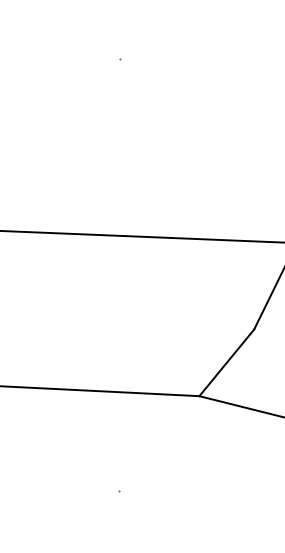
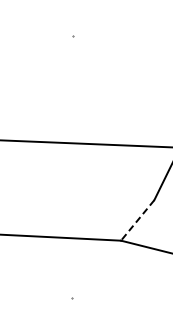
line: (226, 362) -> (137, 220), solid -> dashed

